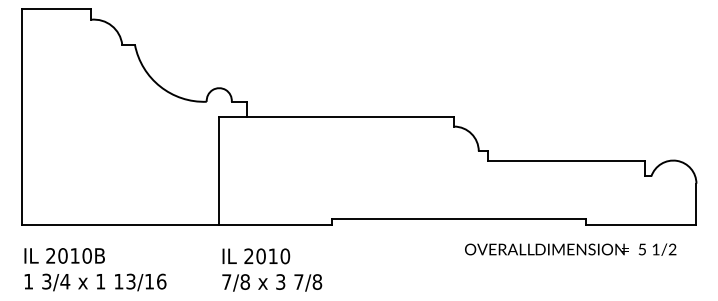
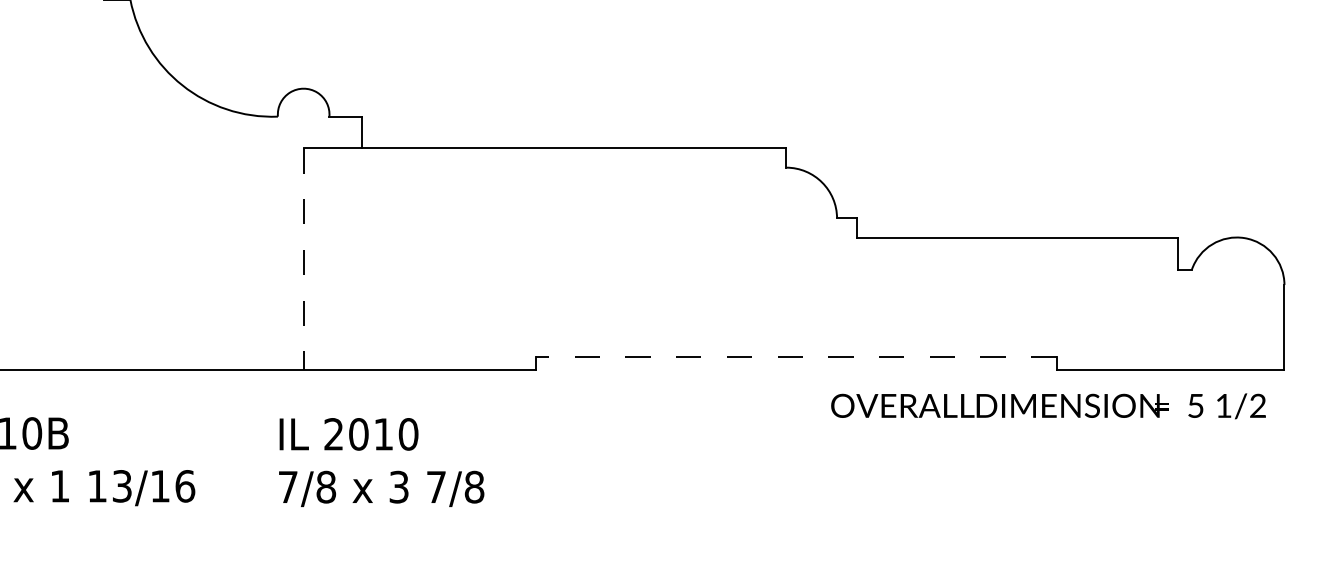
line: (219, 171) -> (304, 259), solid -> dashed
line: (458, 218) -> (795, 356), solid -> dashed
text: (570, 249) -> (1048, 405), moved
text: (272, 269) -> (382, 461), moved

